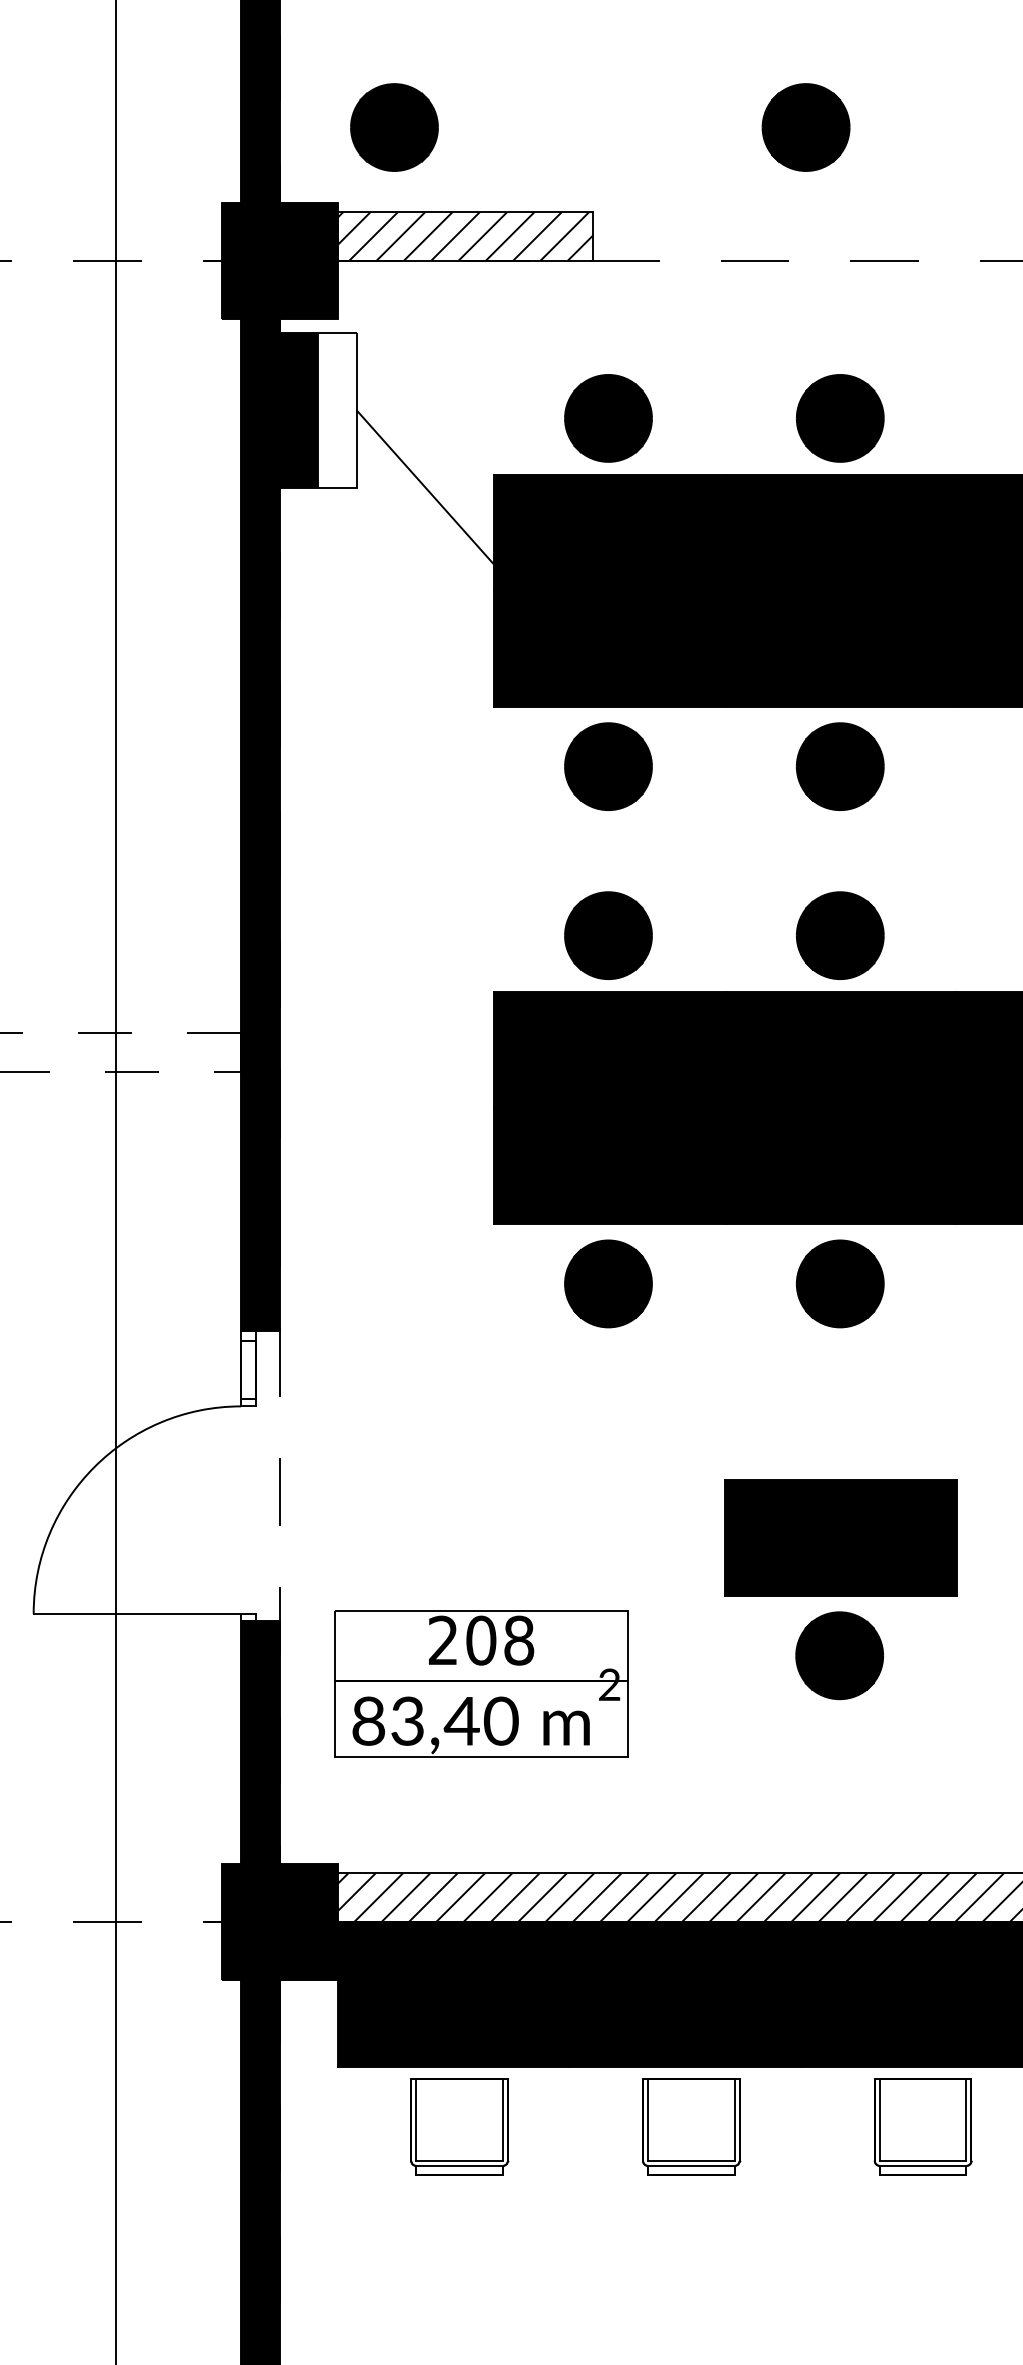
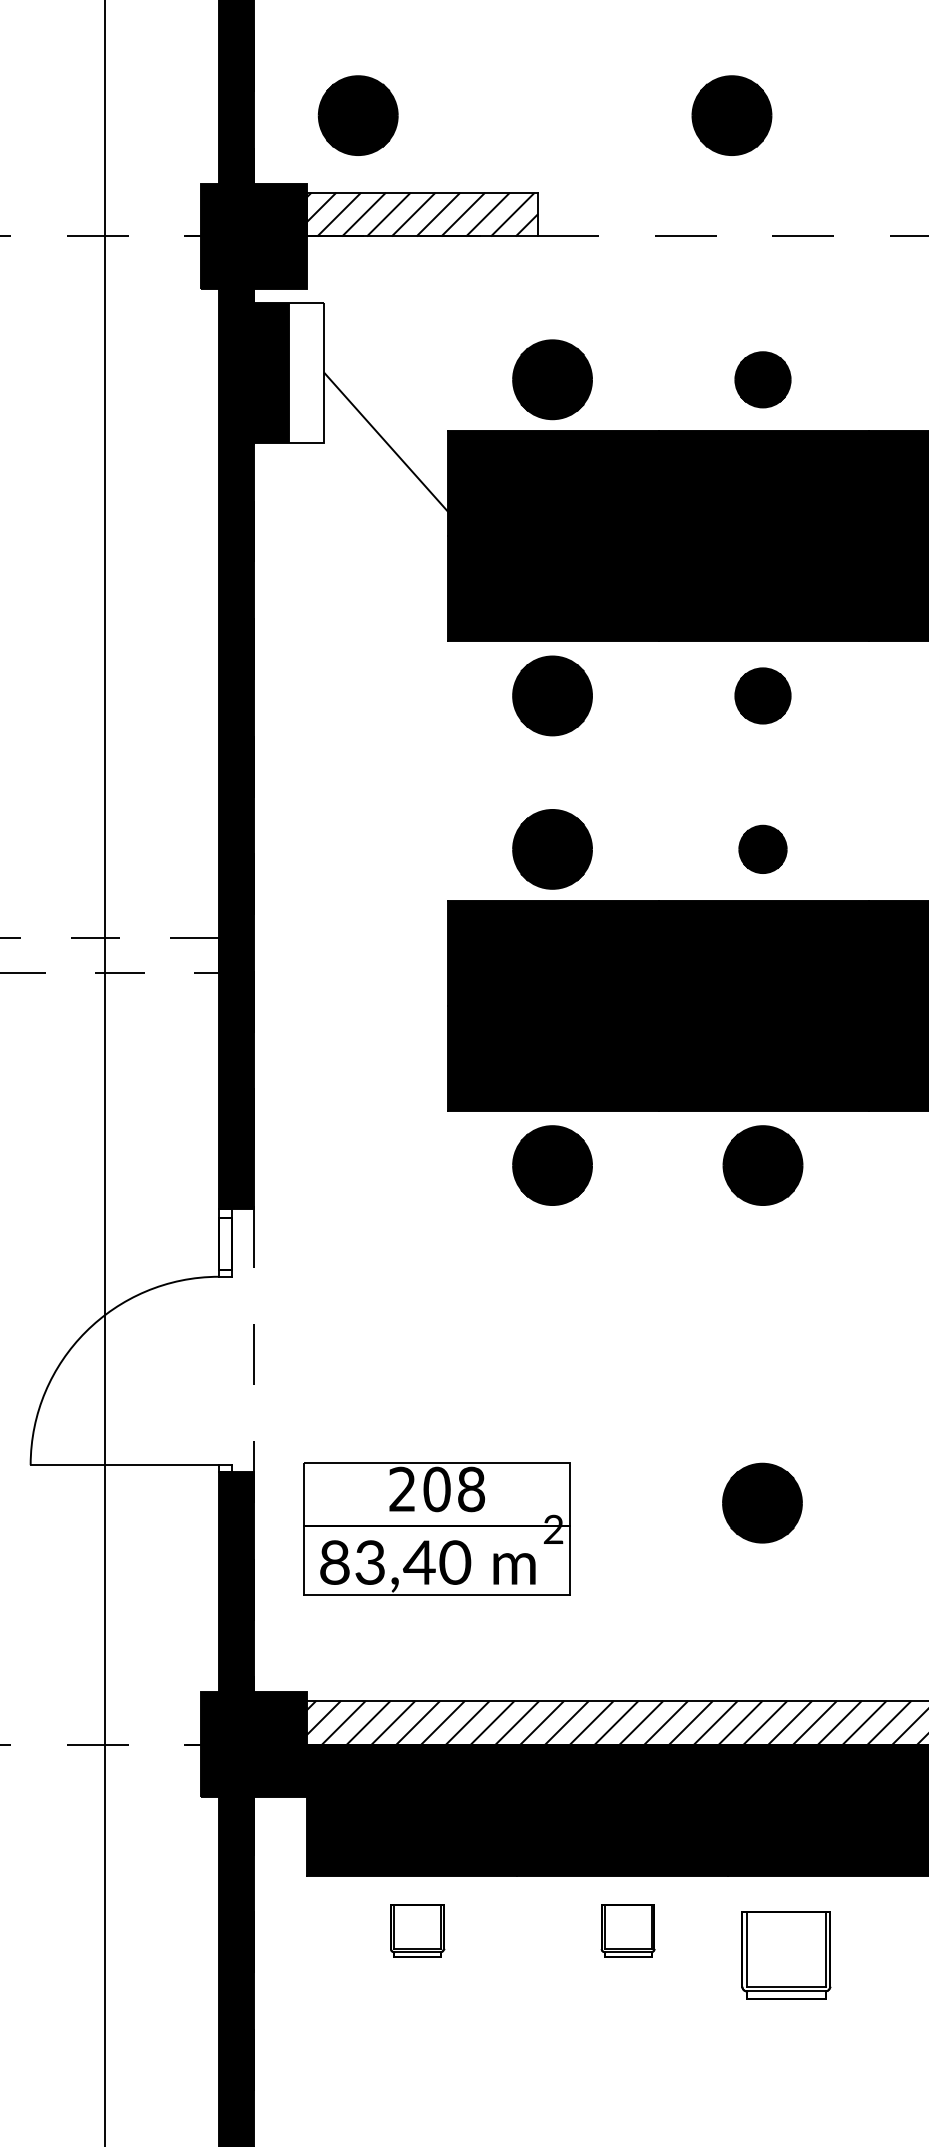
part: (839, 418) -> (762, 379), size x0.7
part: (839, 766) -> (762, 695), size x0.7
part: (839, 935) -> (762, 849), size x0.6
part: (840, 1537) -> (763, 1395), removed
part: (459, 2126) -> (417, 1930), size x0.6
part: (692, 2126) -> (628, 1930), size x0.6
part: (923, 2126) -> (786, 1955), moved

